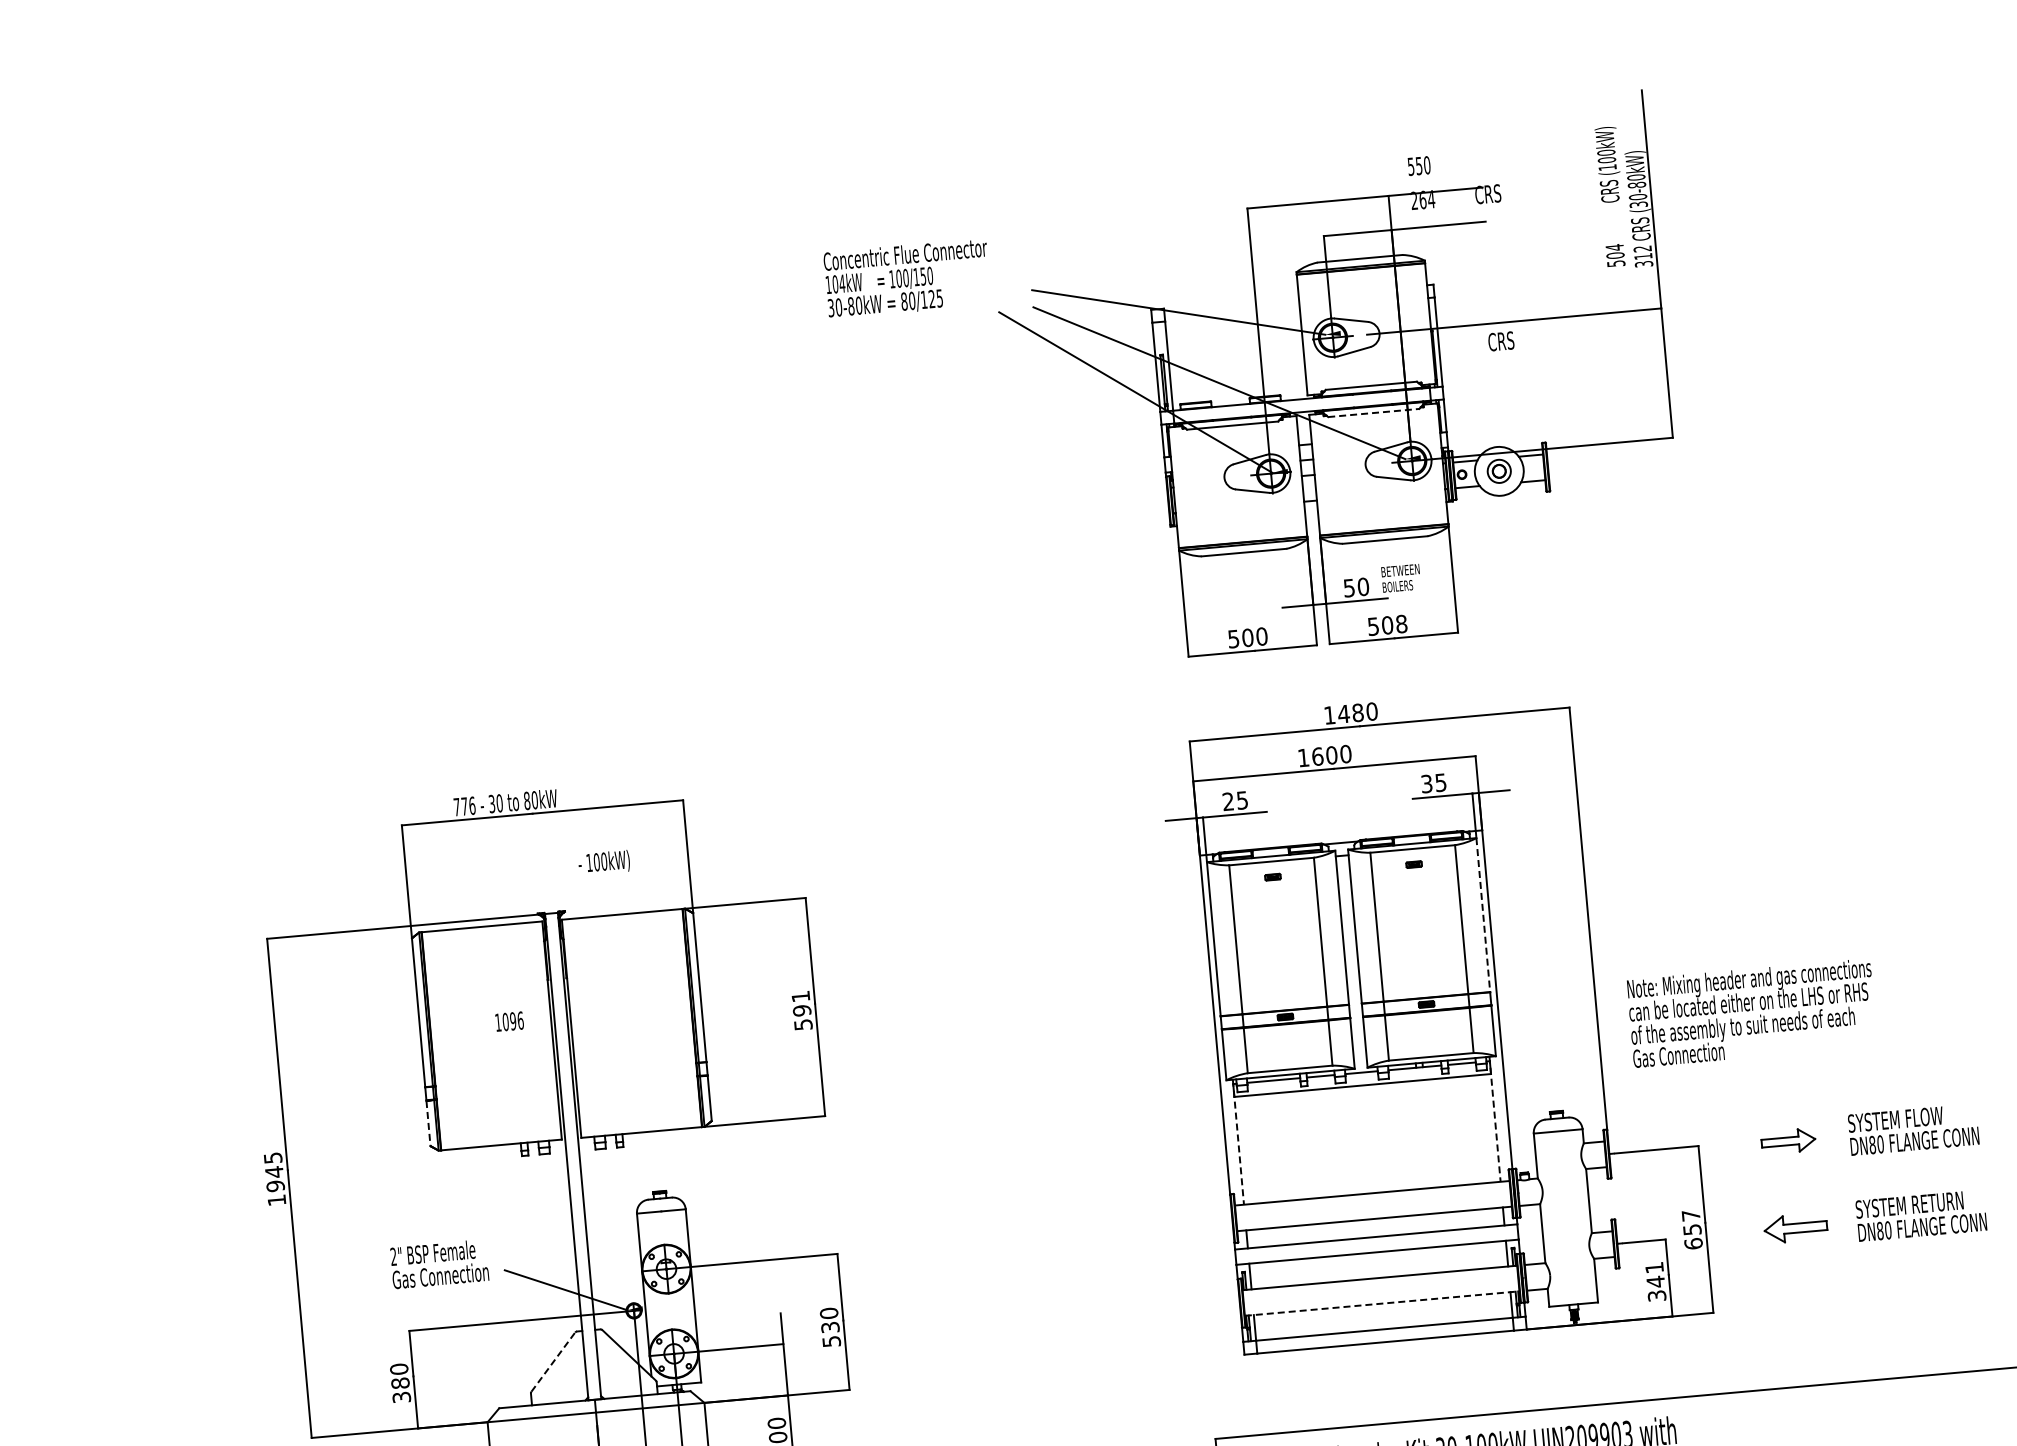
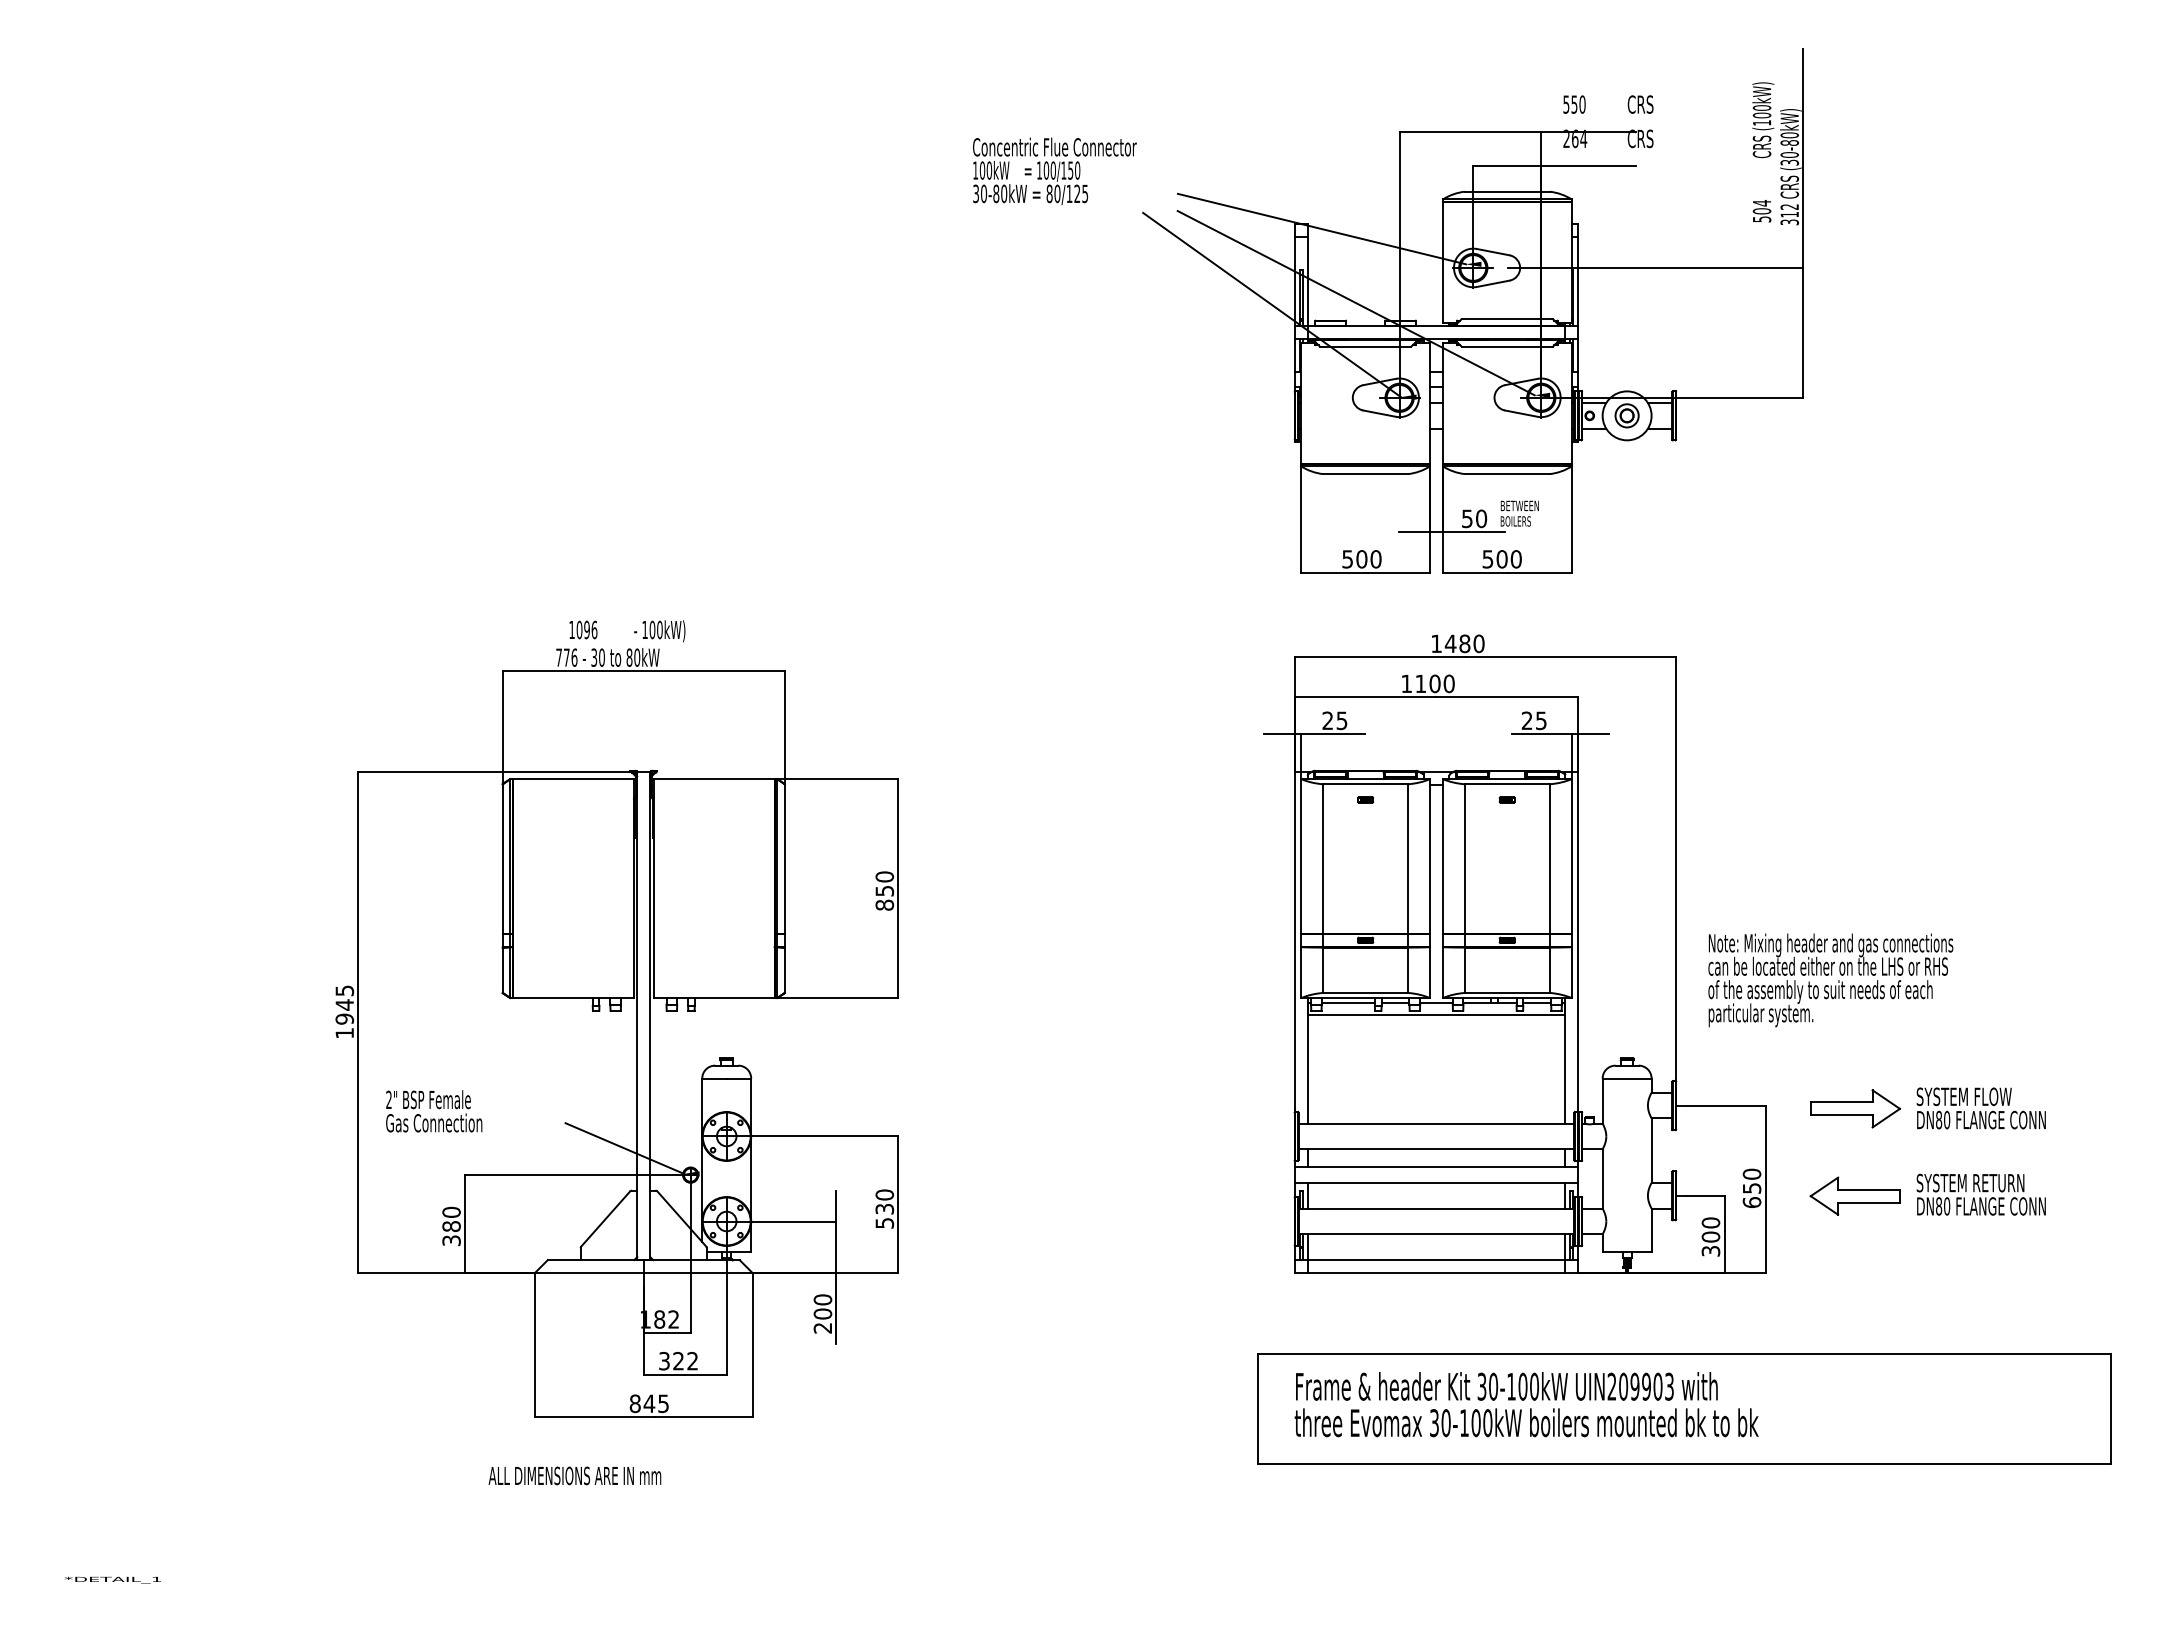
text: (842, 283) -> (989, 170), 104kW -> 100kW
text: (1501, 341) -> (1640, 104), moved
line: (1373, 412) -> (1507, 346), dashed -> solid
text: (1400, 624) -> (1515, 559), 508 -> 500
text: (1317, 756) -> (1420, 683), 1600 -> 1100
text: (1426, 783) -> (1526, 720), 35 -> 25
text: (603, 863) -> (659, 631), moved
line: (1483, 915) -> (1571, 856), dashed -> solid
text: (801, 1010) -> (884, 890), 591 -> 850
text: (509, 1021) -> (583, 629), moved
text: (1685, 1056) -> (1760, 1015), Gas Connection -> particular system.
line: (1495, 1118) -> (1565, 1060), dashed -> solid
line: (428, 1123) -> (502, 970), dashed -> solid
part: (1788, 1140) -> (1855, 1108), size x1.67
line: (1238, 1141) -> (1307, 1060), dashed -> solid
text: (1690, 1214) -> (1751, 1173), 657 -> 650
part: (1795, 1227) -> (1854, 1195), size x1.43
text: (439, 1264) -> (434, 1111), moved
text: (1654, 1275) -> (1710, 1230), 341 -> 300
line: (1382, 1303) -> (1436, 1234), dashed -> solid
line: (553, 1362) -> (605, 1219), dashed -> solid

